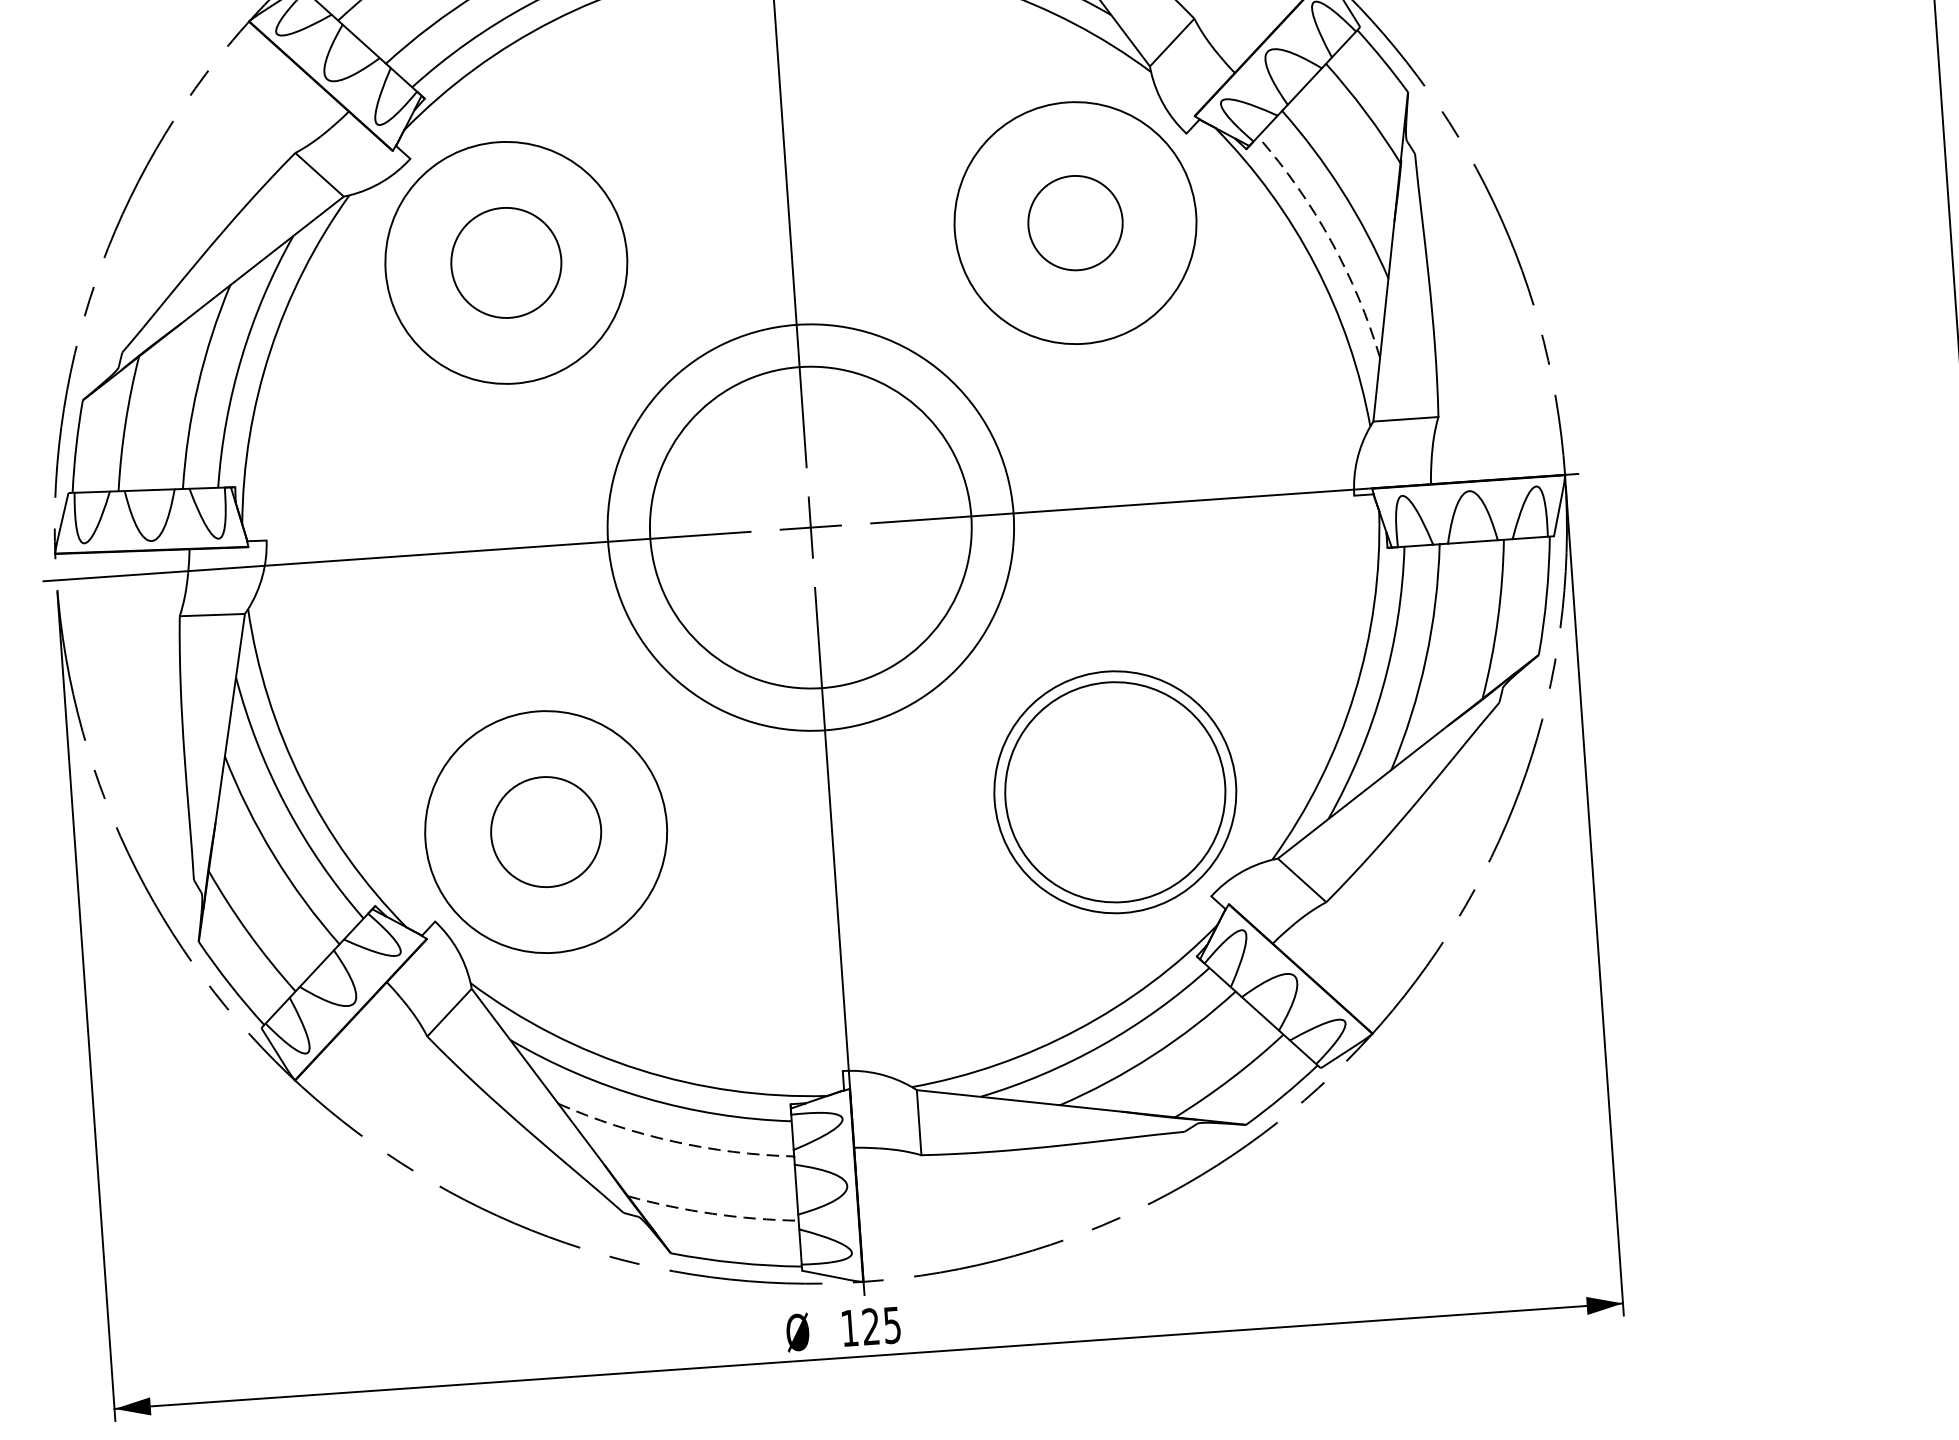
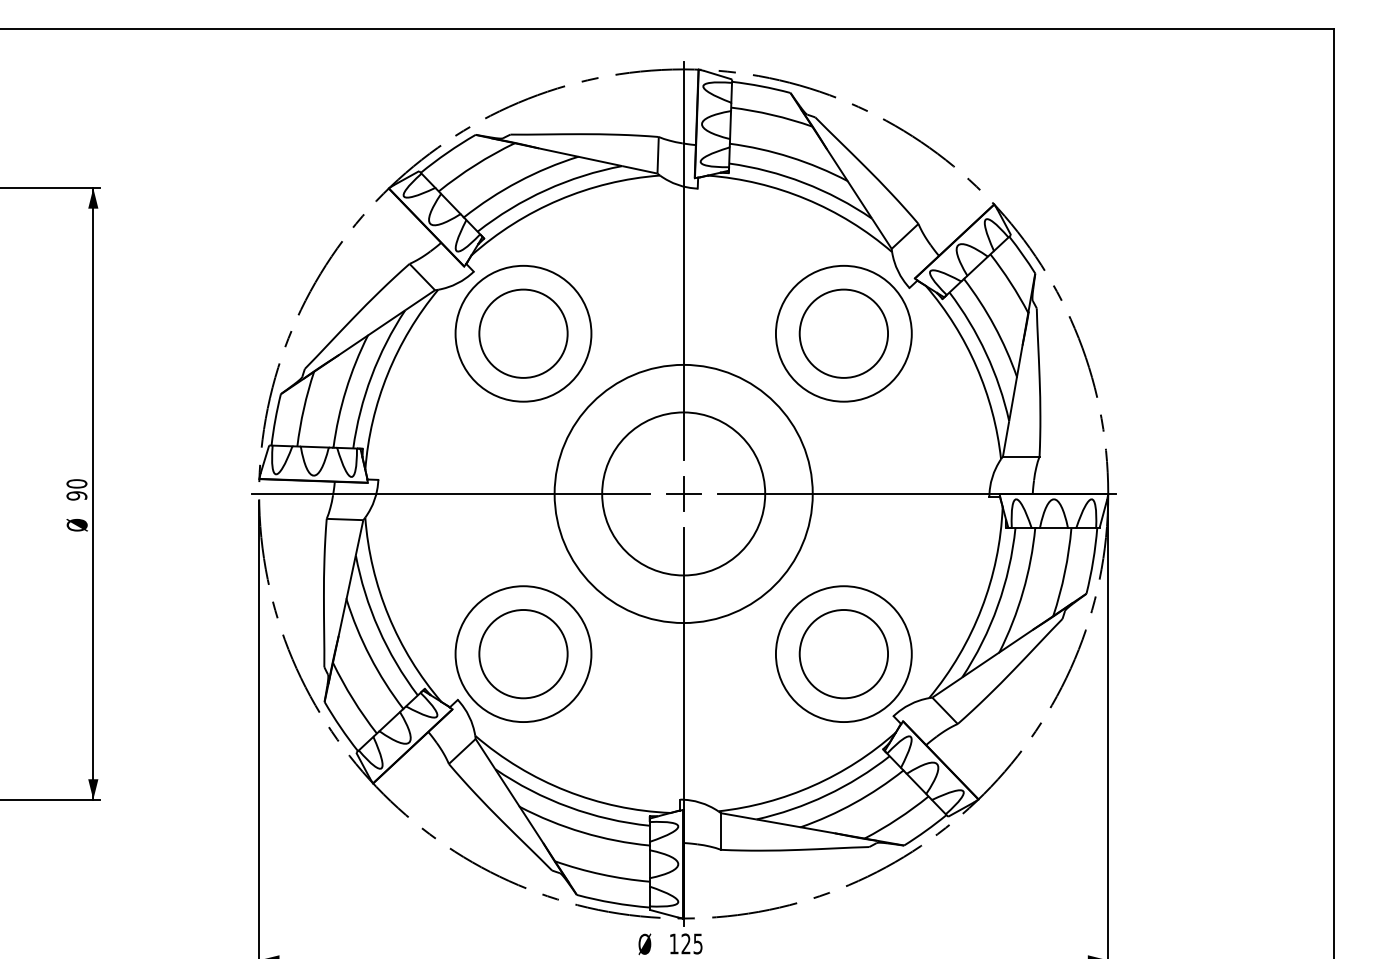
circle: (1074, 222) -> (843, 333), size x1.67
arc: (1331, 240) -> (986, 353), dashed -> solid
circle: (506, 262) -> (523, 333), size x1.43
circle: (810, 526) -> (683, 493), size x0.71
circle: (810, 526) -> (683, 493), size x1.43
circle: (1114, 792) -> (843, 654), size x0.71
circle: (546, 832) -> (523, 654), size x1.43
arc: (673, 1141) -> (582, 832), dashed -> solid
arc: (712, 1213) -> (601, 874), dashed -> solid

